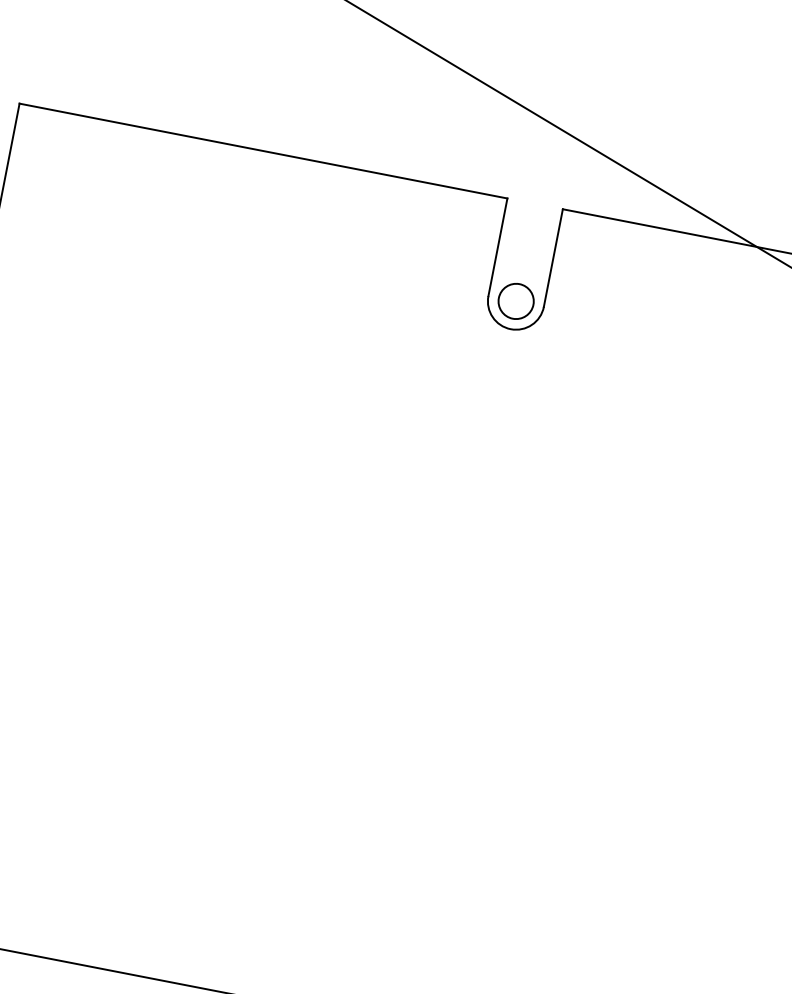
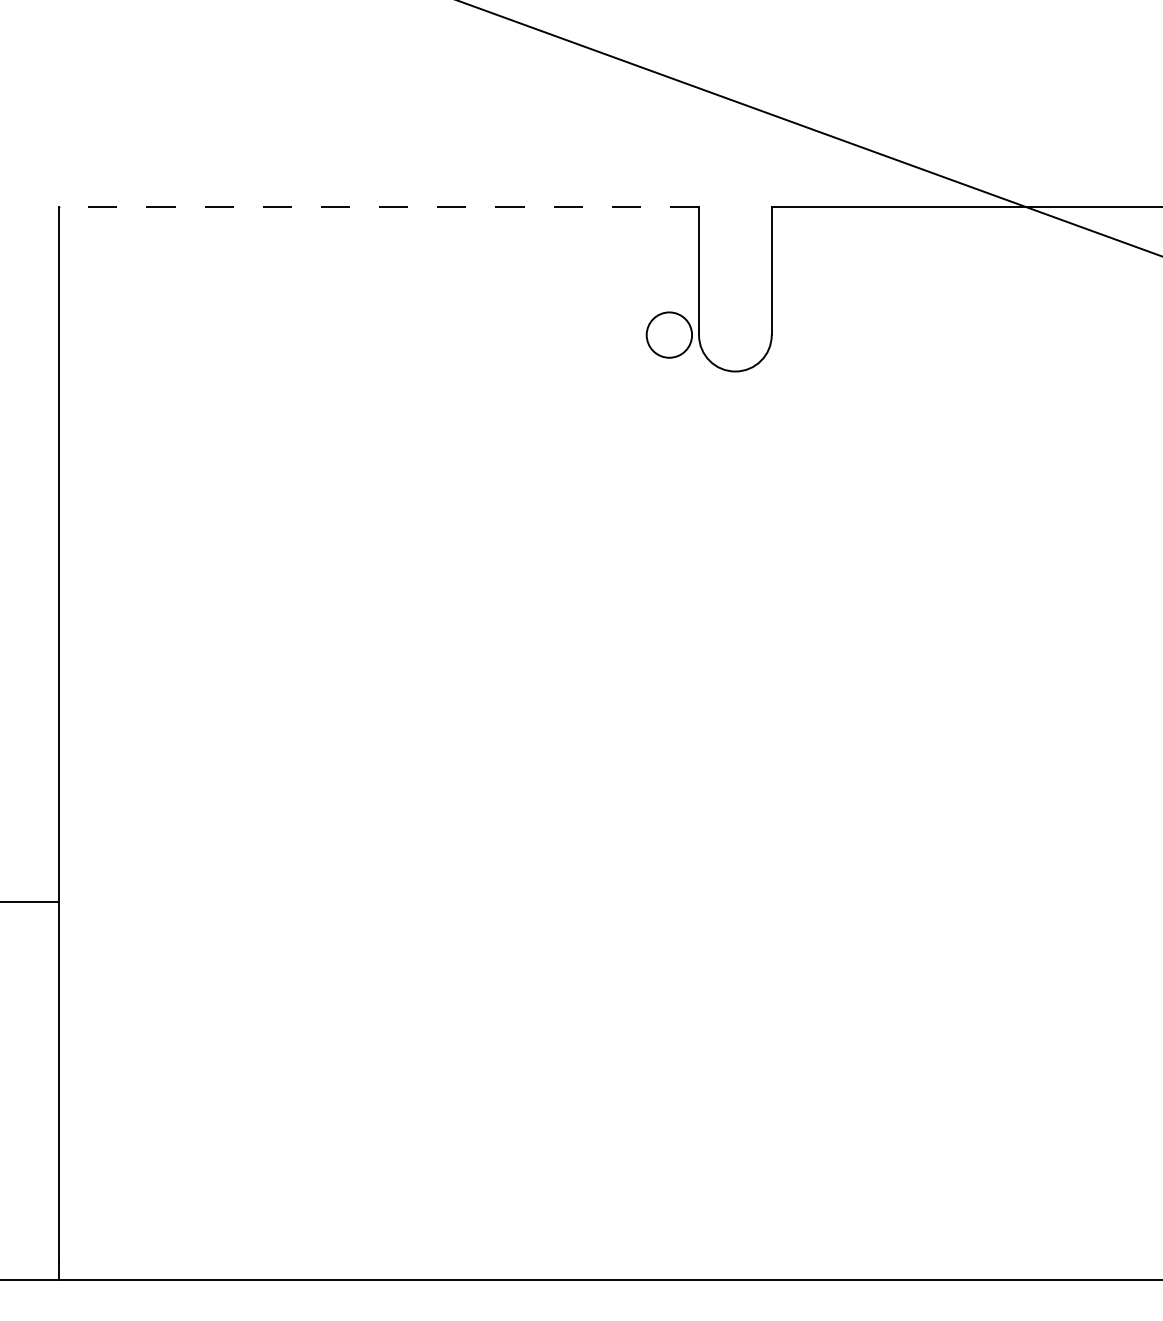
line: (263, 151) -> (379, 207), solid -> dashed
circle: (515, 300) -> (668, 334), moved

